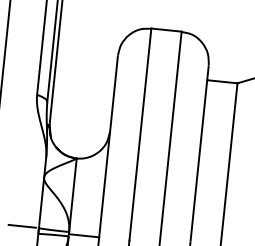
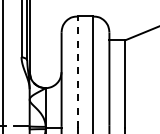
line: (140, 135) -> (77, 72), solid -> dashed

